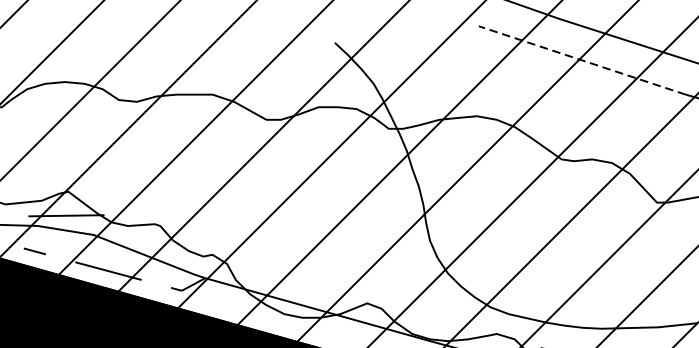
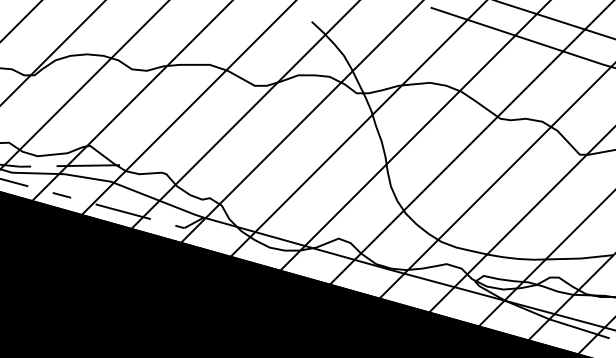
line: (582, 60) -> (517, 36), dashed -> solid

